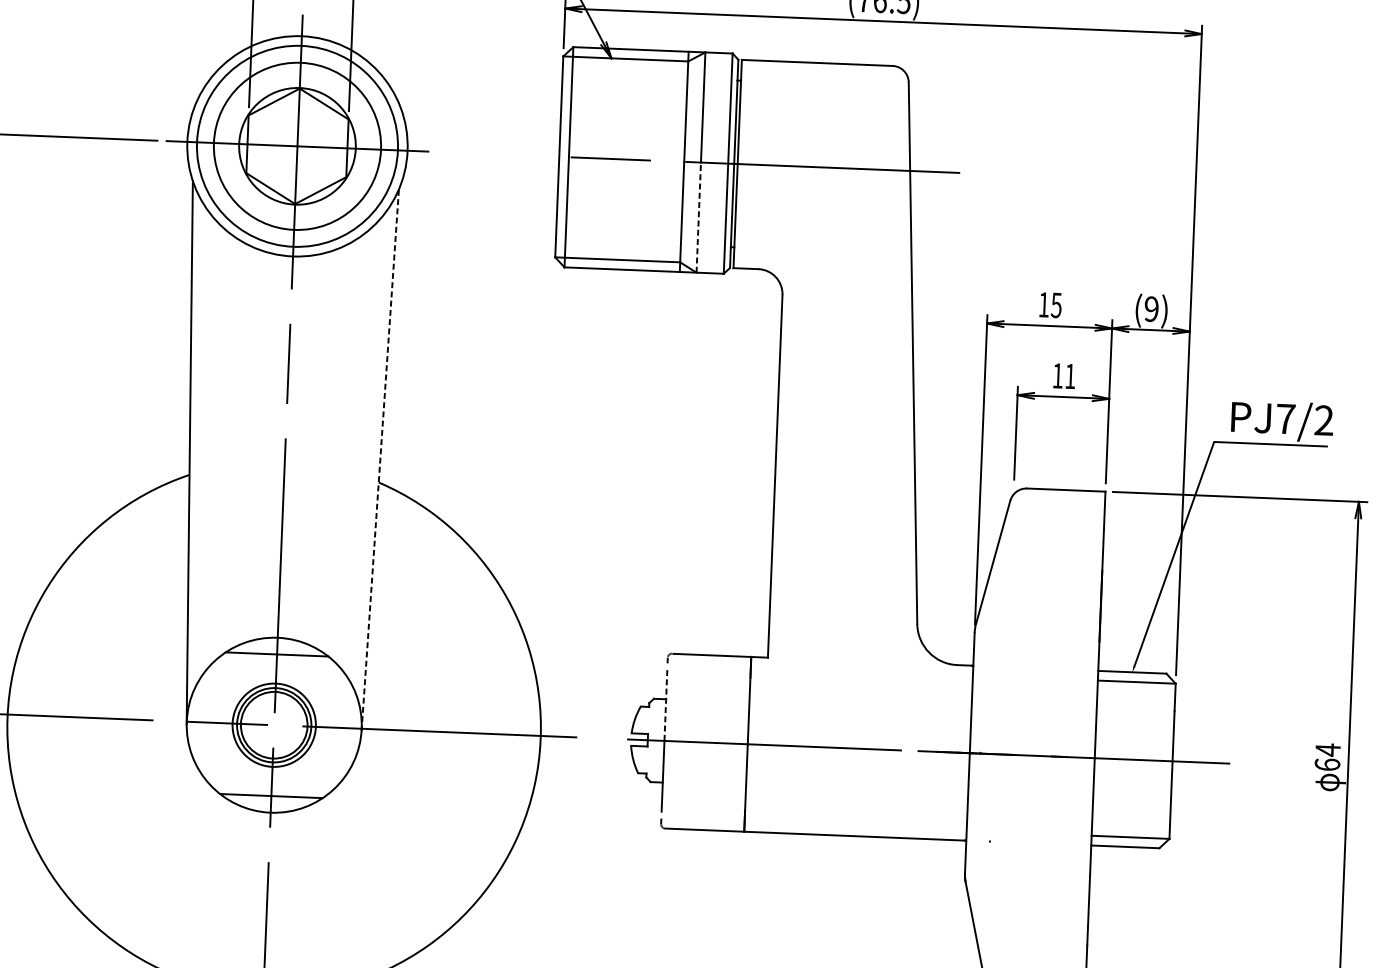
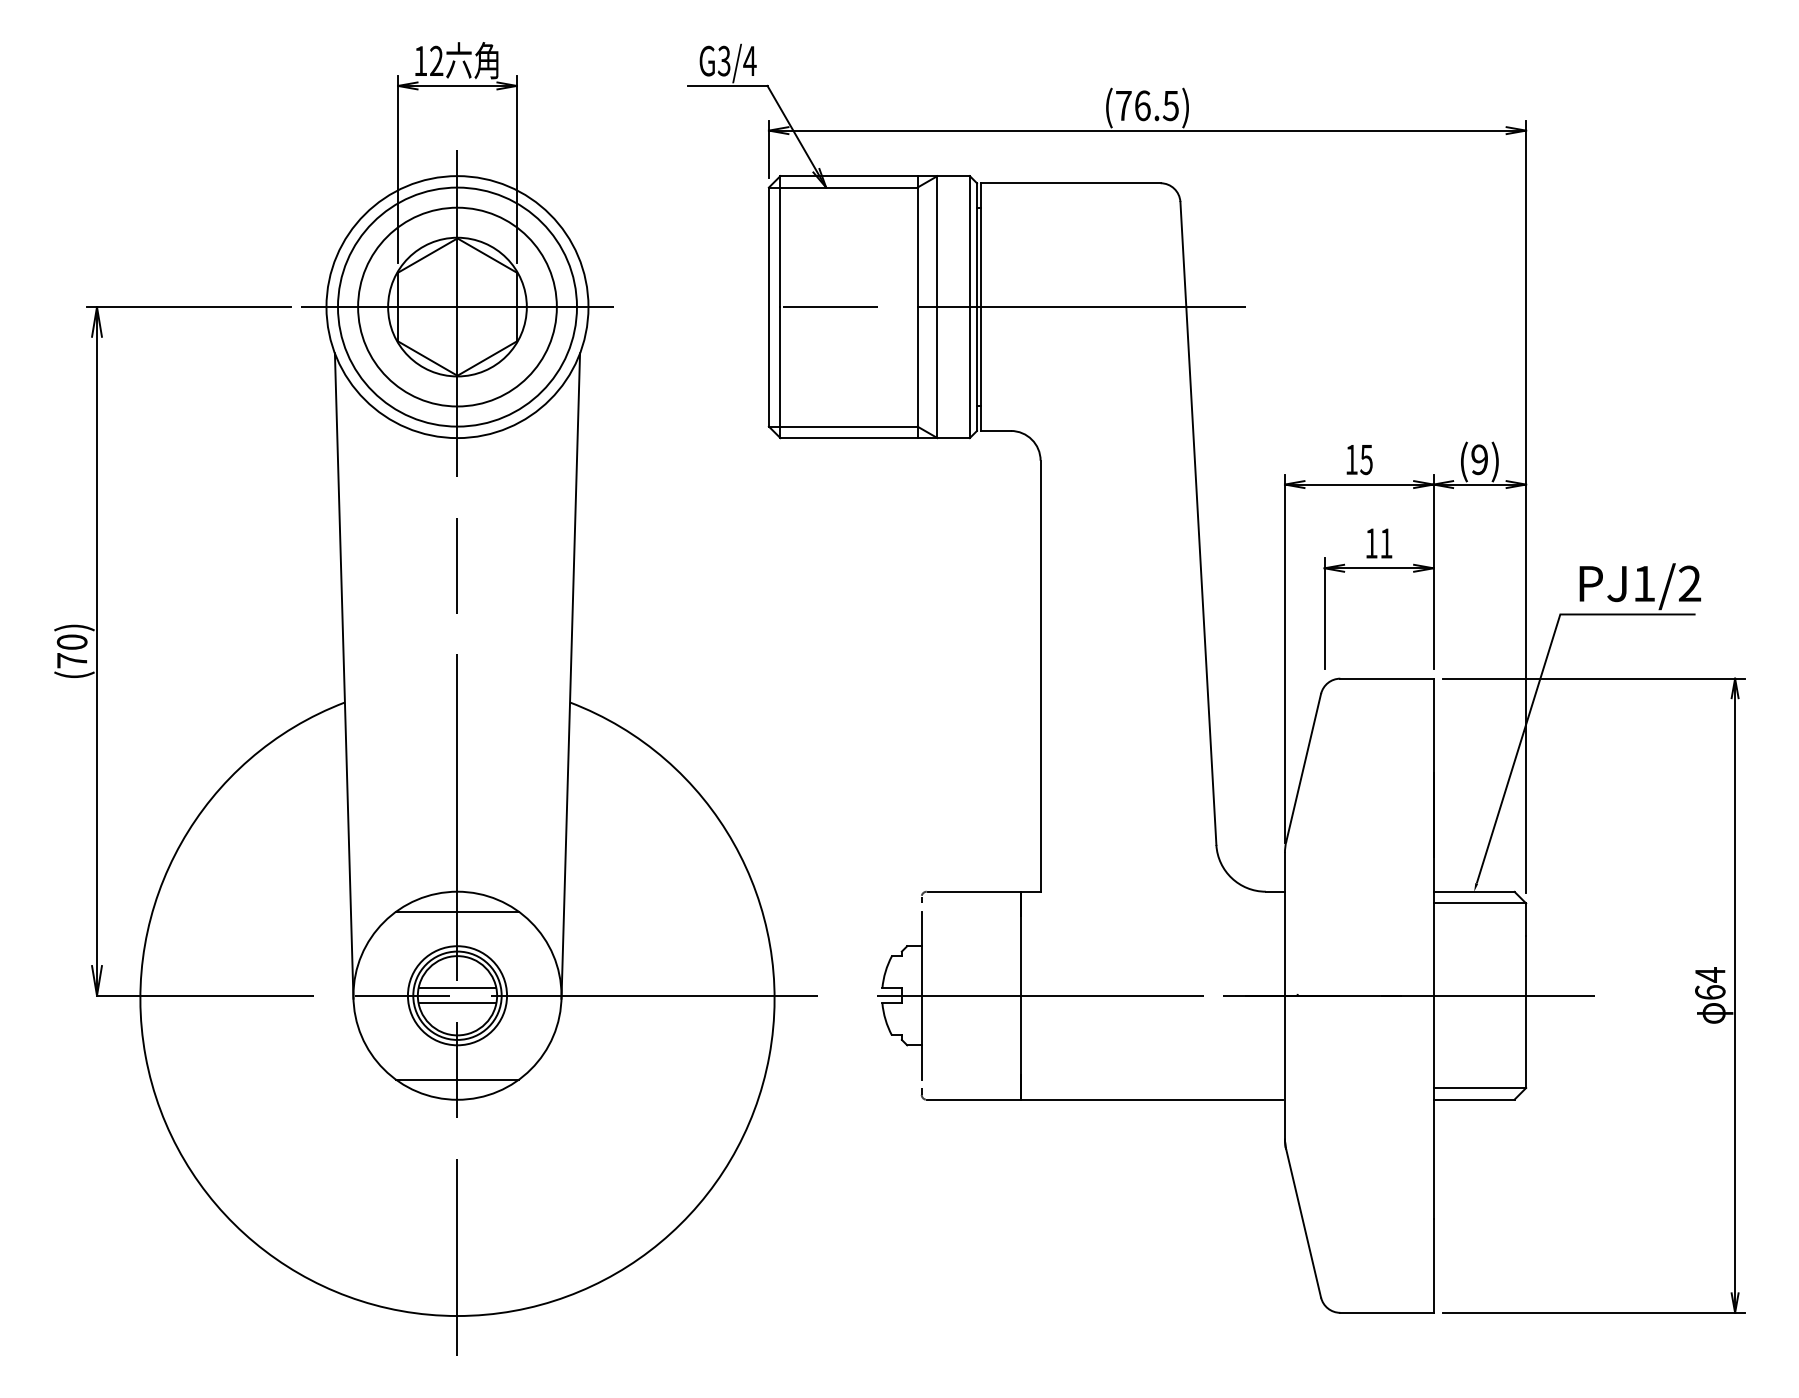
line: (698, 217) -> (937, 372), dashed -> solid
text: (1285, 418) -> (1644, 583), PJ7/2 -> PJ1/2
line: (380, 460) -> (570, 676), dashed -> solid
line: (665, 706) -> (921, 954), dashed -> solid
line: (274, 719) -> (457, 988), added
line: (273, 731) -> (457, 1003), added

